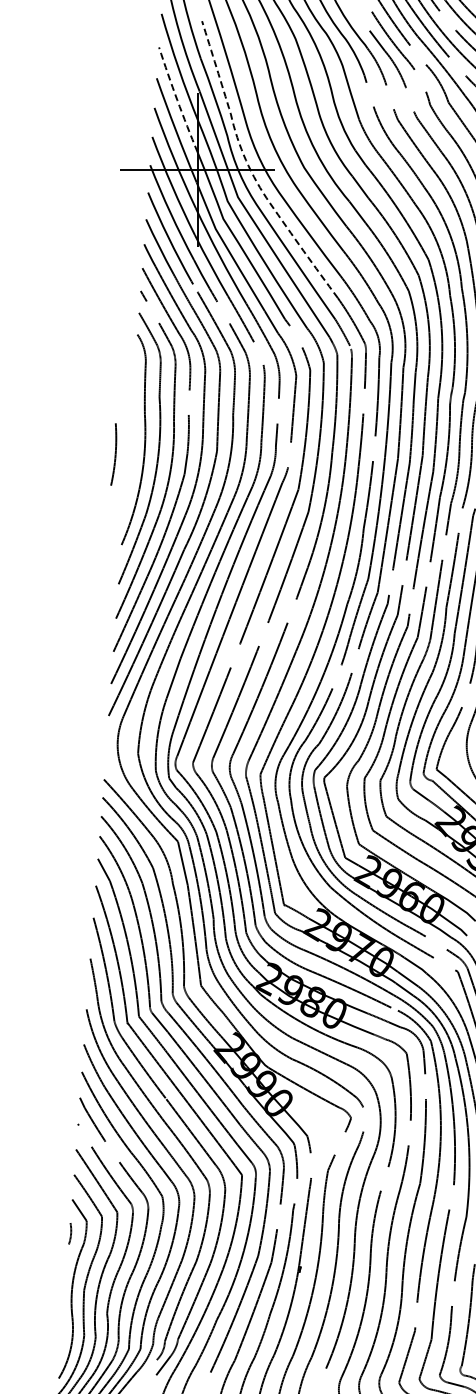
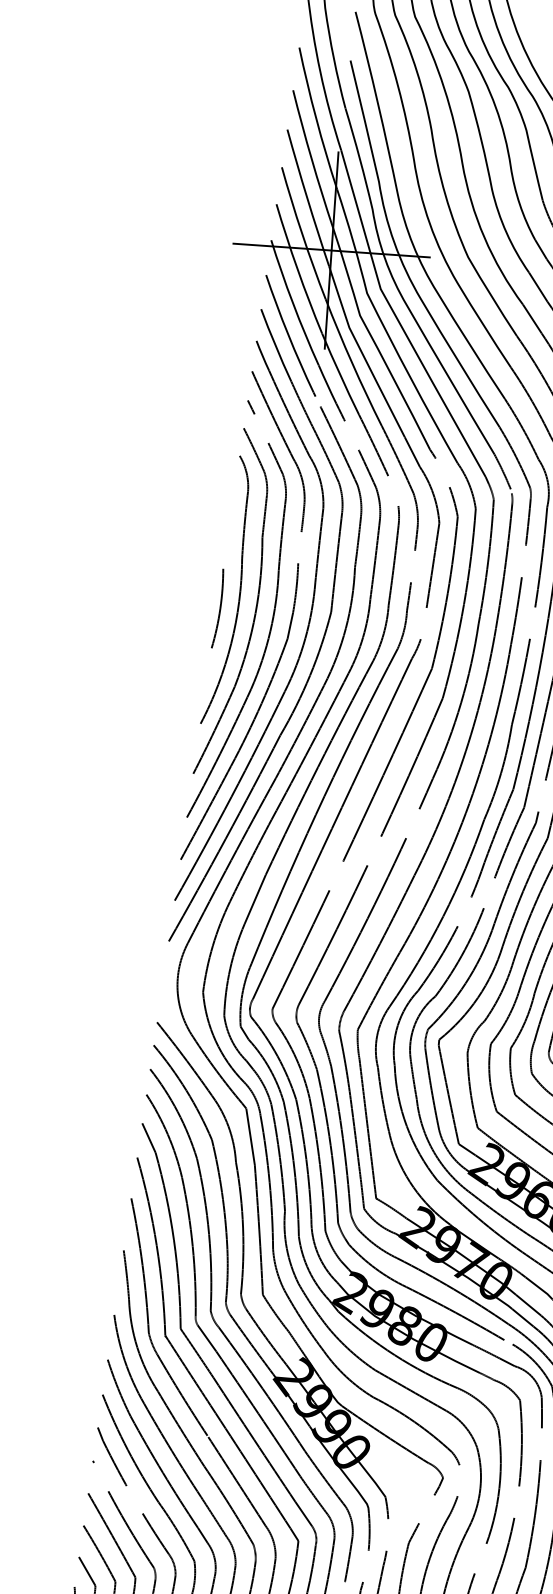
line: (177, 100) -> (311, 159), dashed -> solid
line: (249, 168) -> (398, 253), dashed -> solid
curve: (114, 454) -> (218, 608), moved

